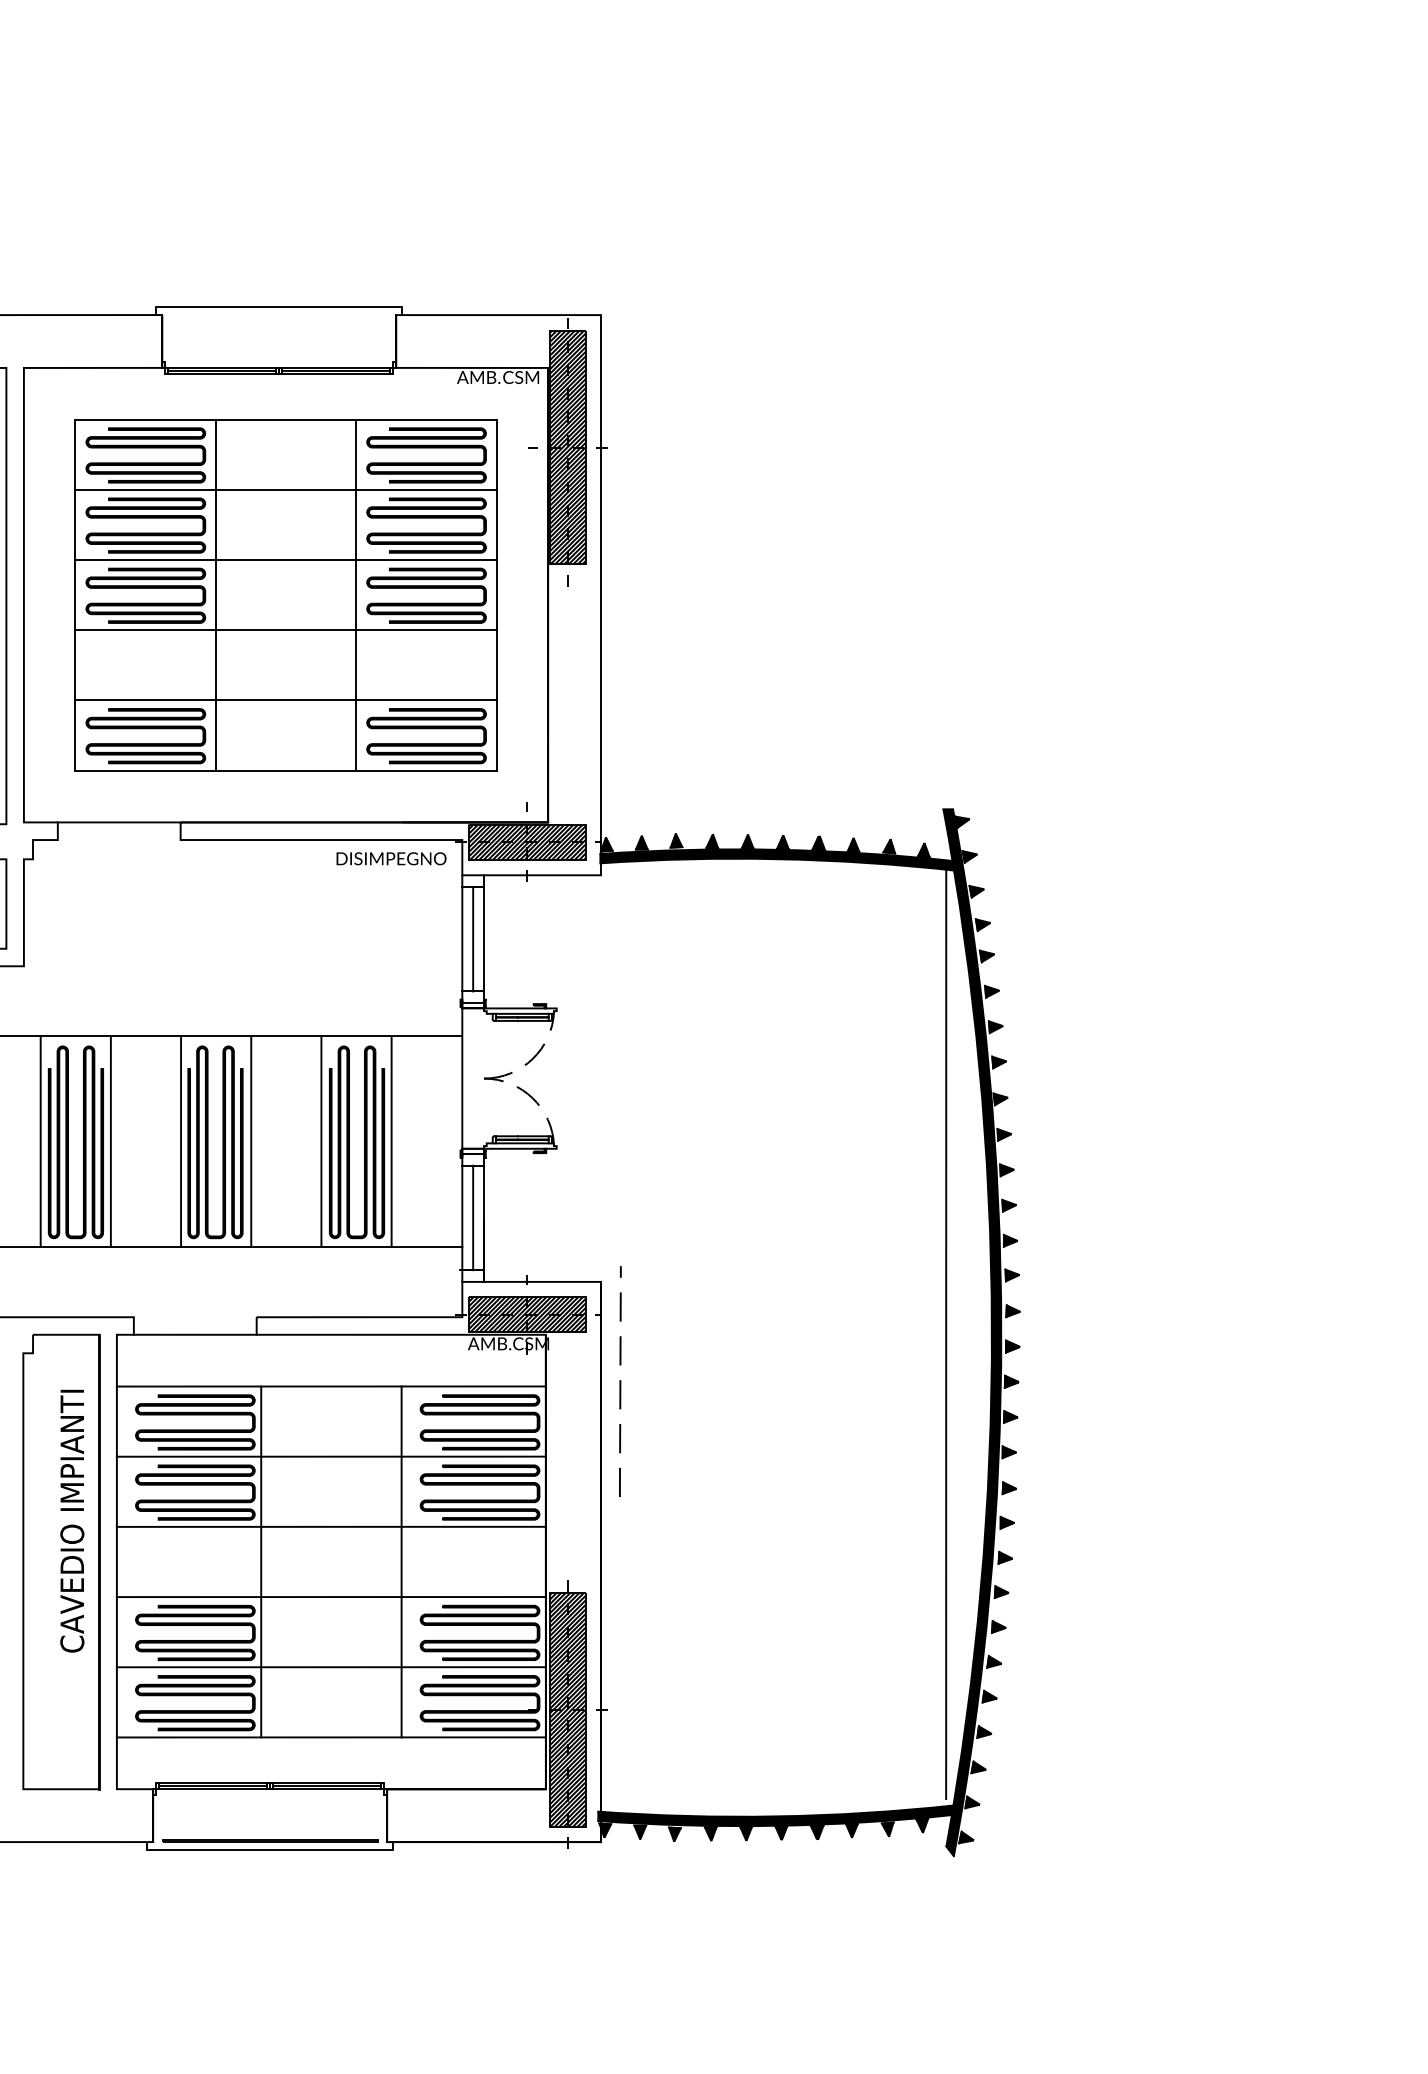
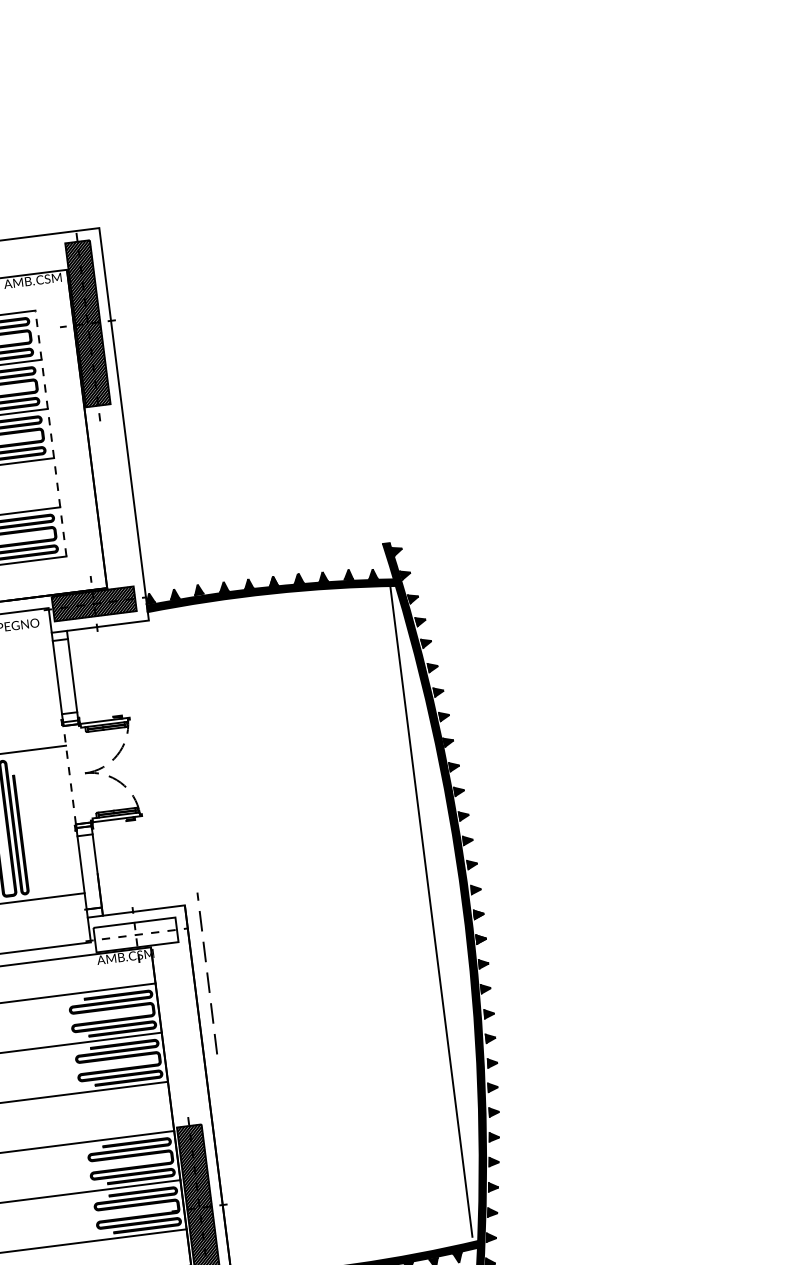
line: (496, 594) -> (50, 433), solid -> dashed
line: (473, 939) -> (65, 676), removed
line: (462, 1078) -> (69, 775), solid -> dashed
line: (391, 1141) -> (25, 825), removed
line: (473, 1217) -> (89, 871), removed
hatch: (526, 1314) -> (135, 934), removed
line: (401, 1561) -> (69, 1118), removed

